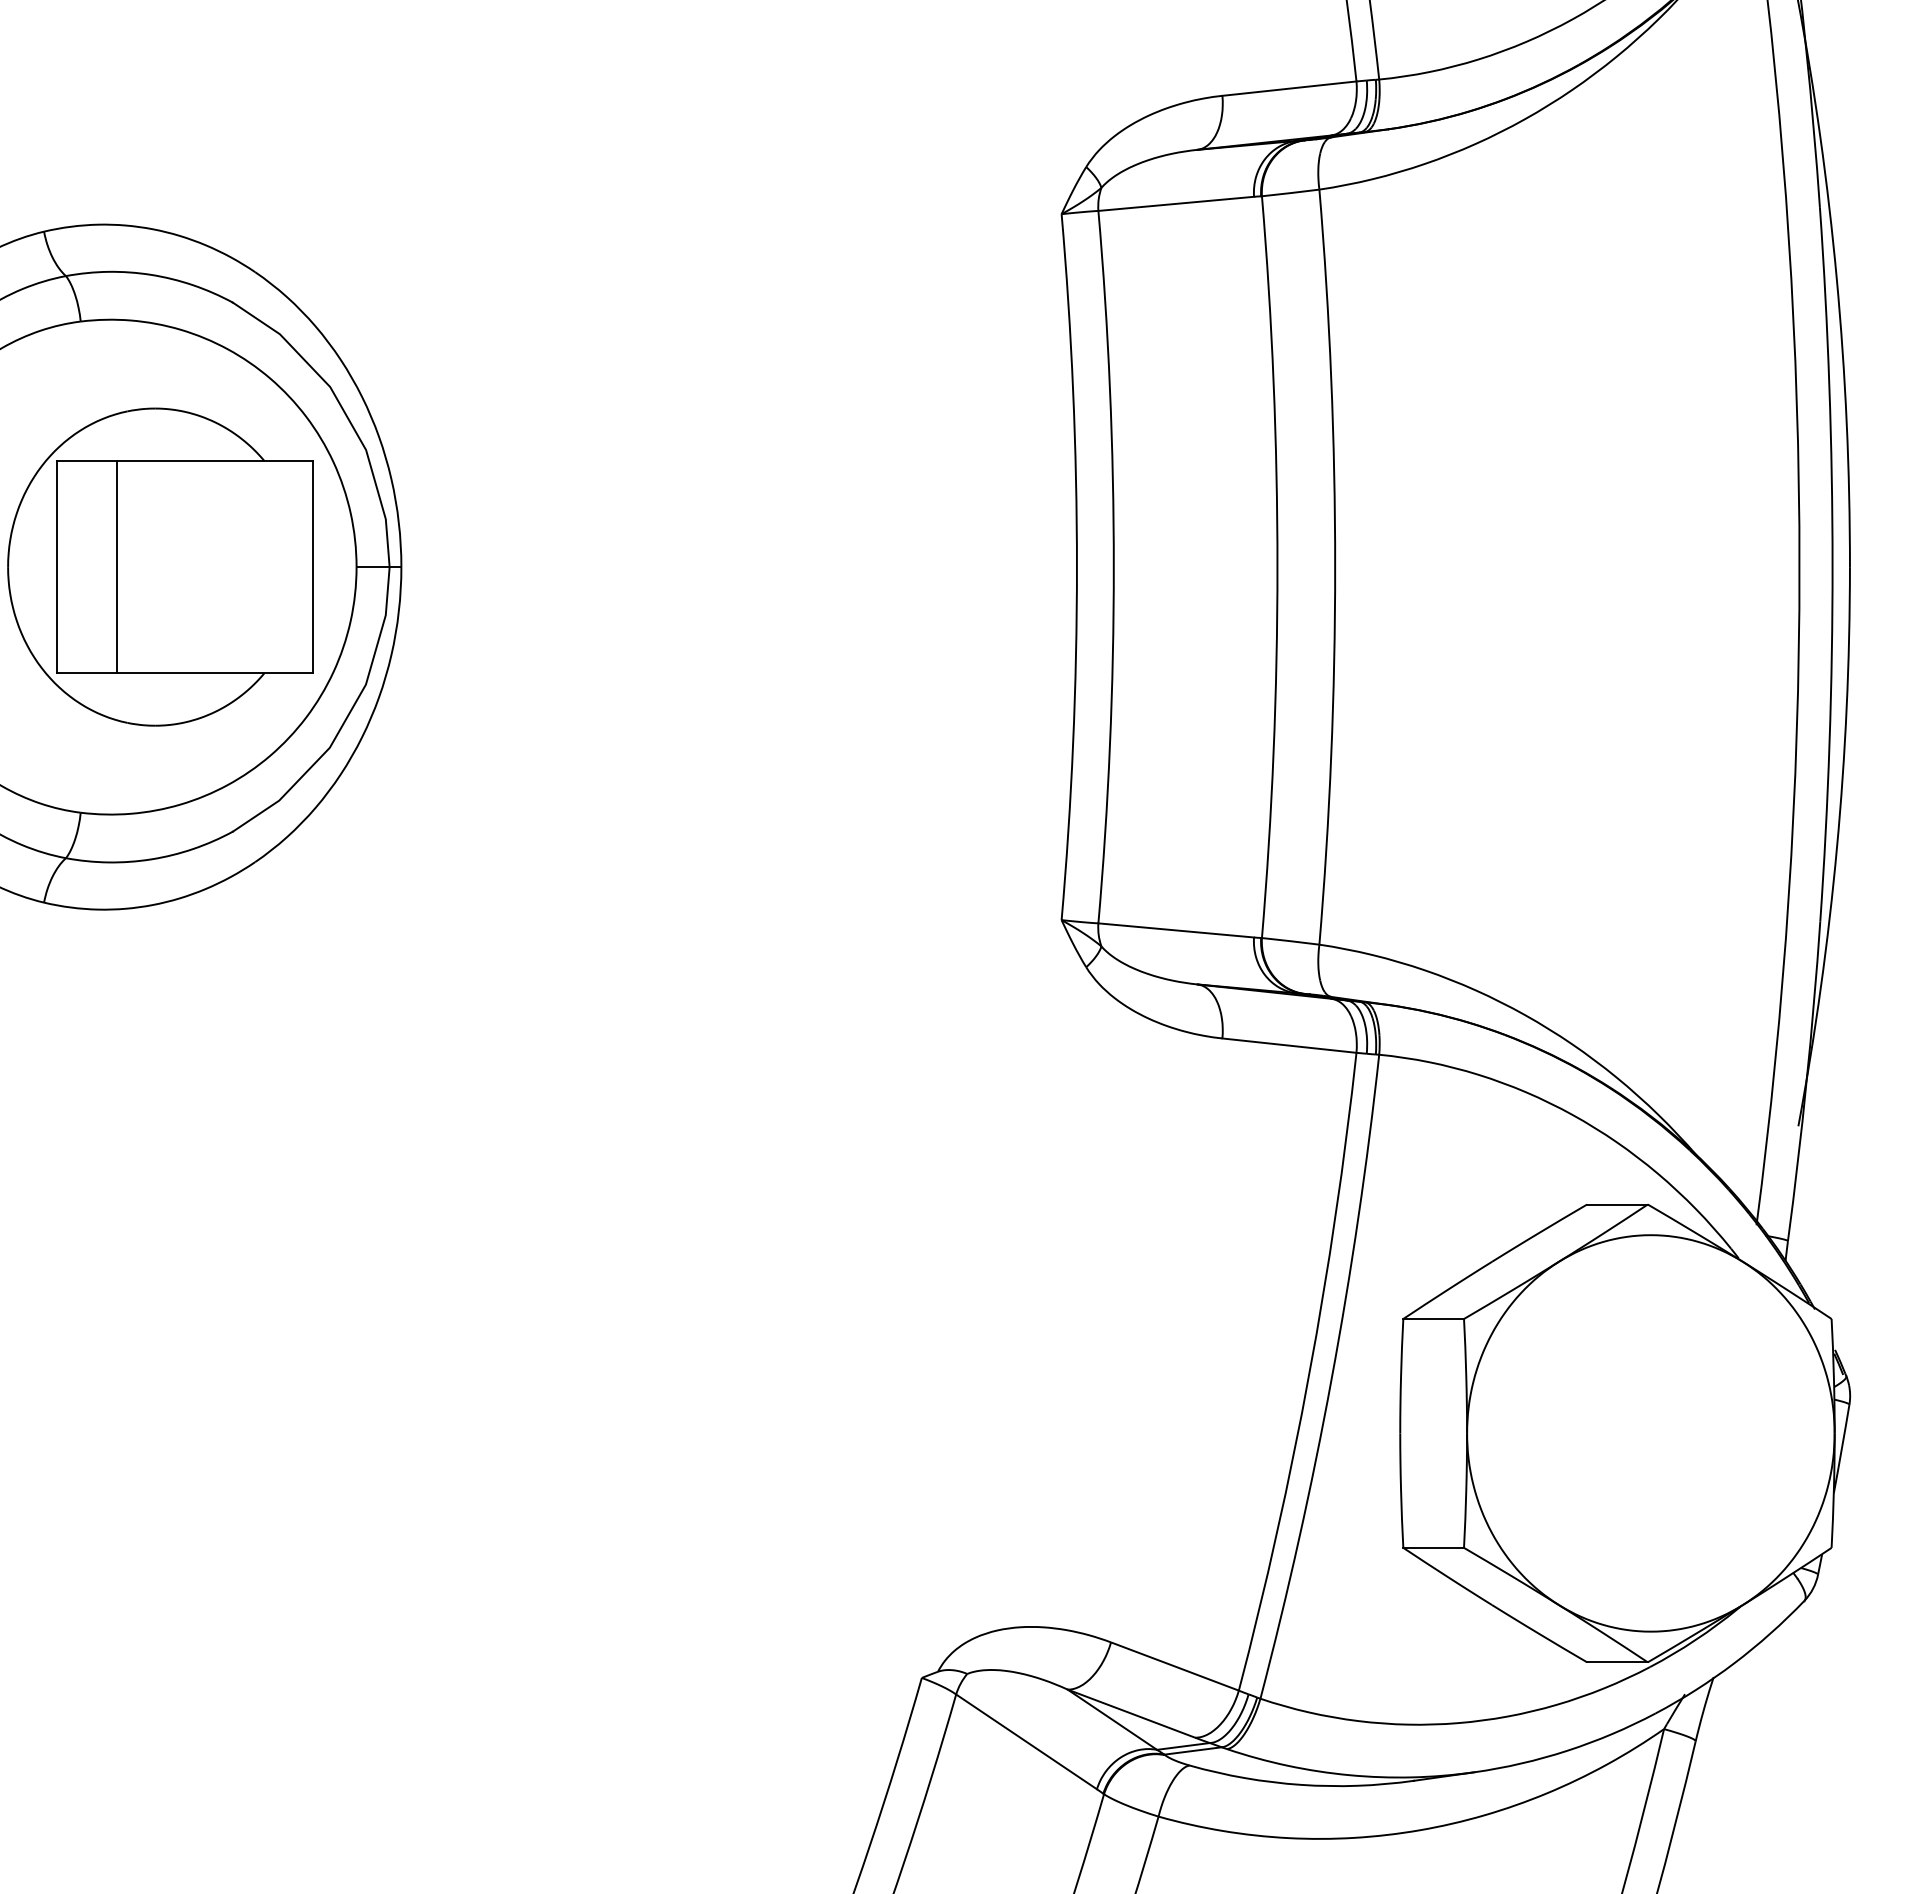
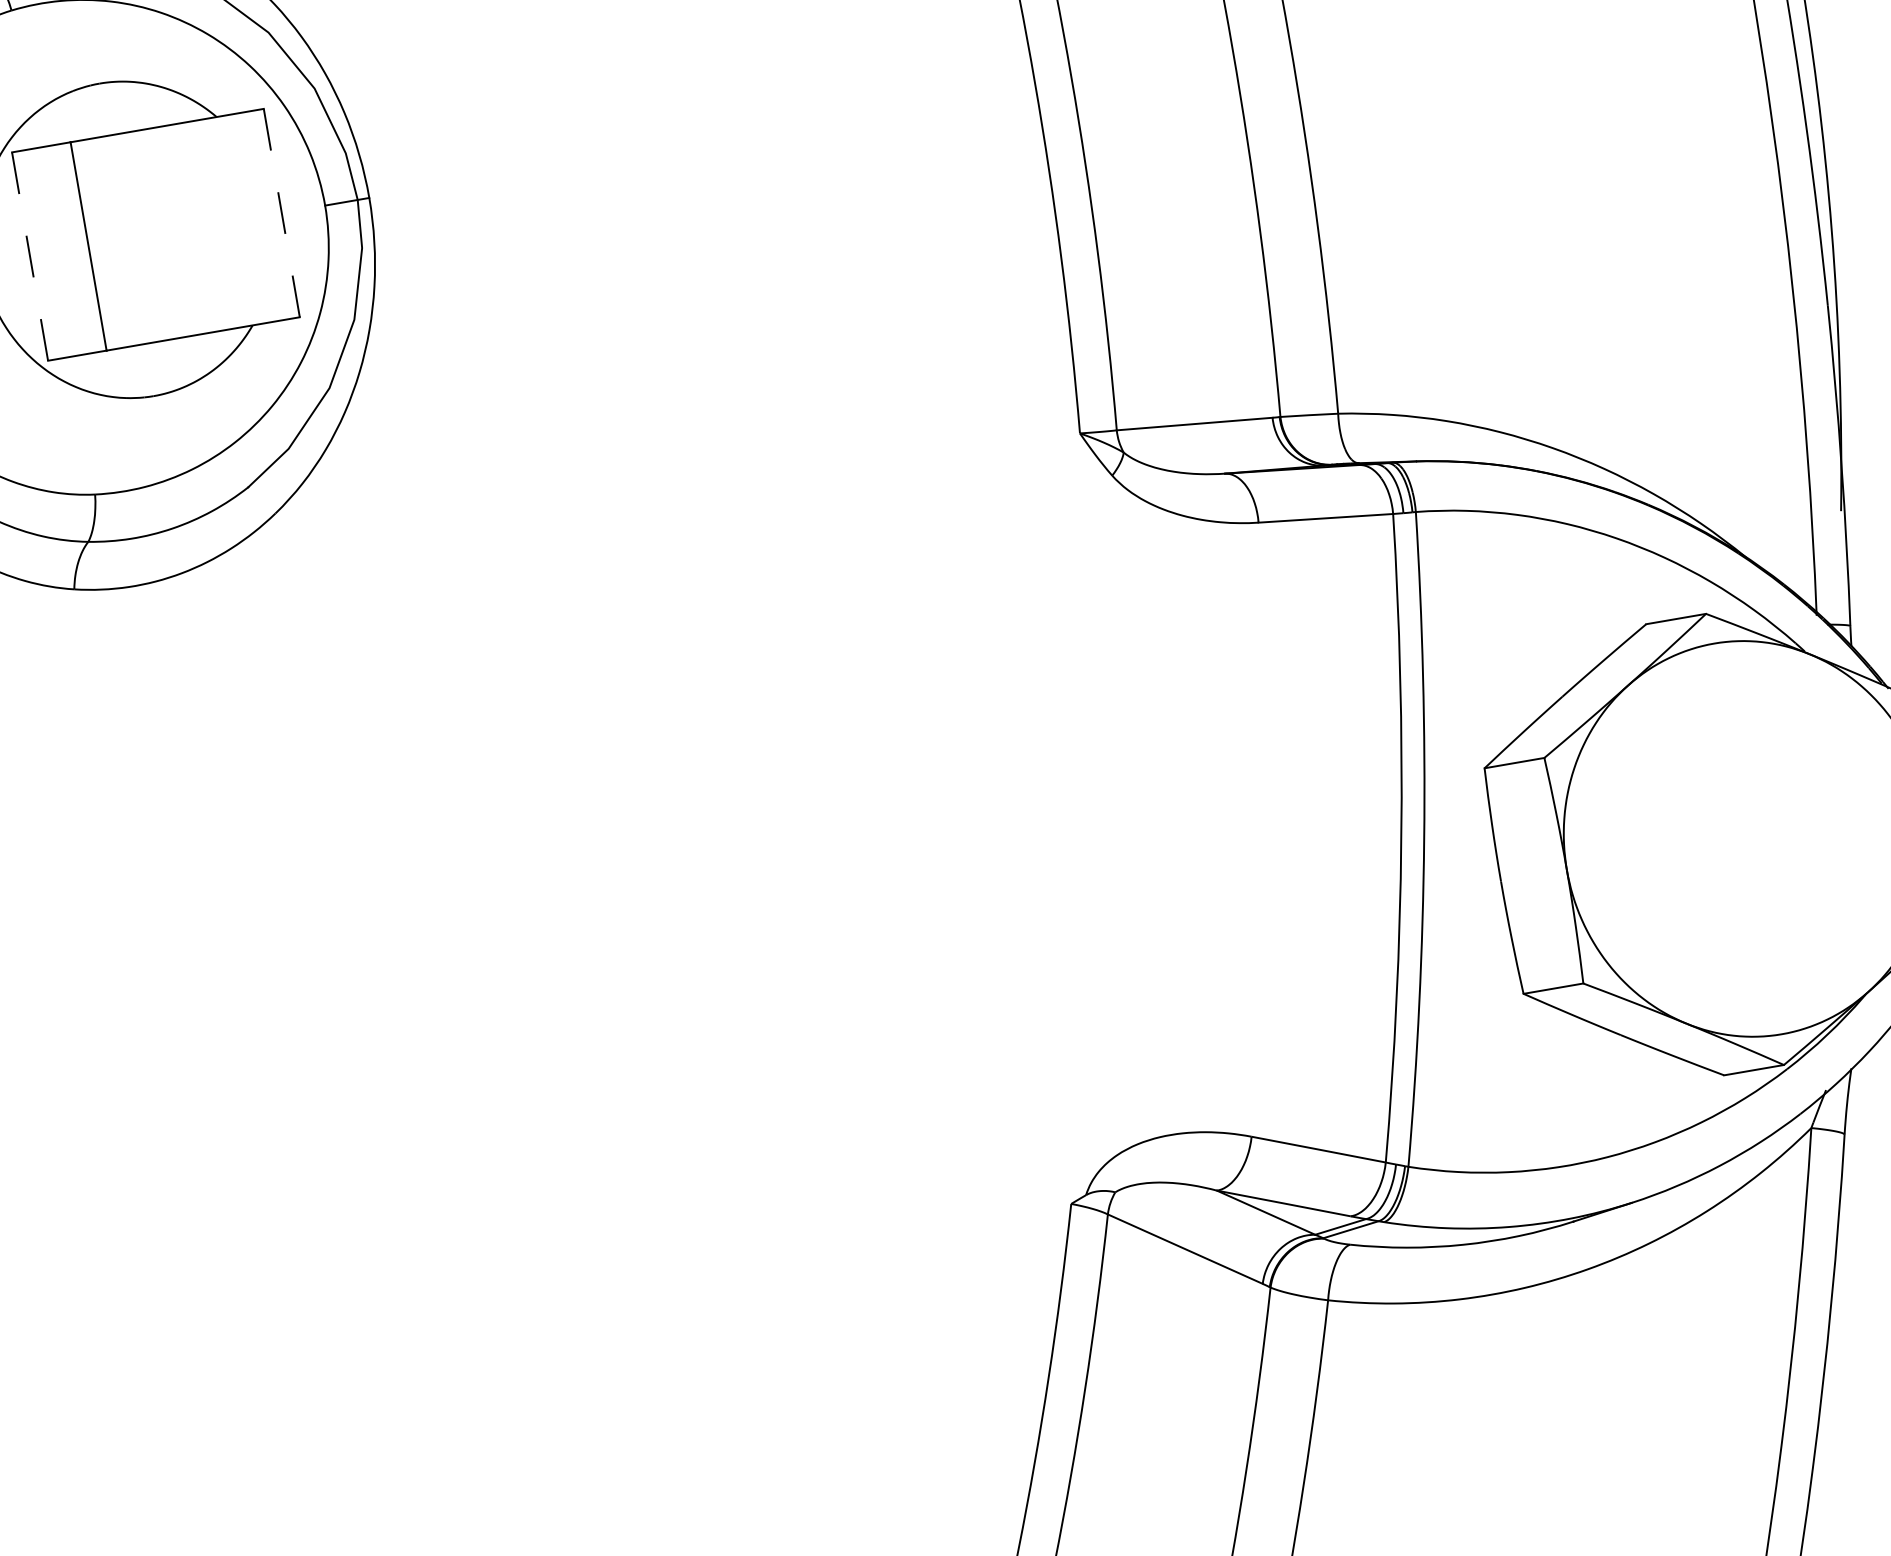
line: (57, 567) -> (30, 256), solid -> dashed
line: (312, 567) -> (281, 213), solid -> dashed

